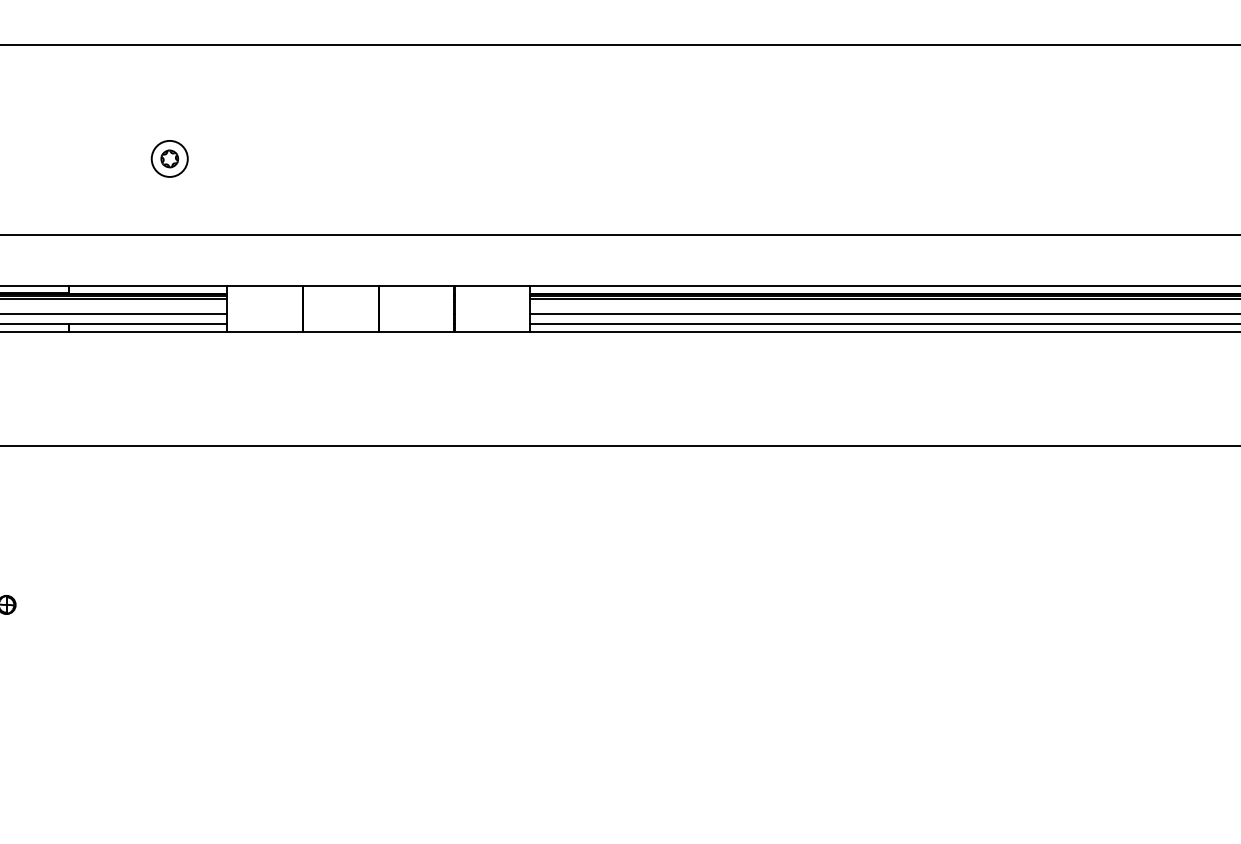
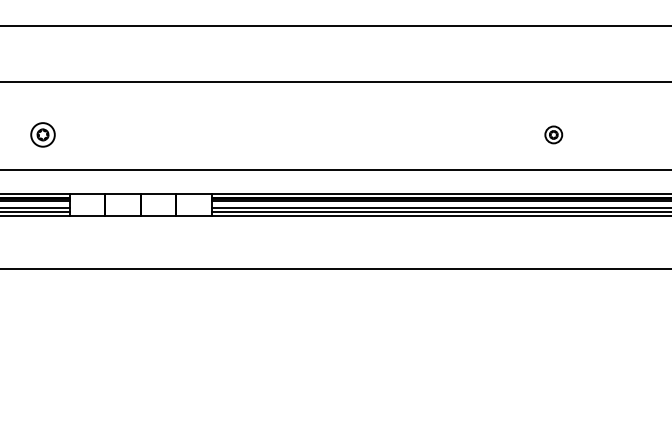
part: (168, 157) -> (42, 134), size x1.4

